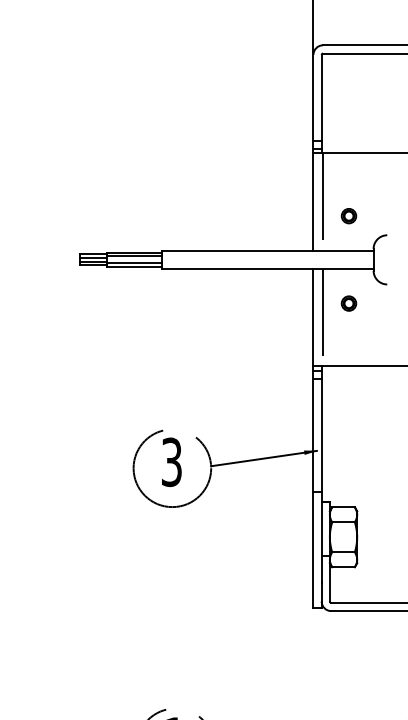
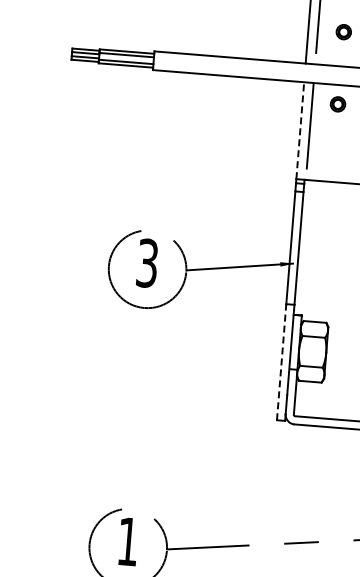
part: (348, 303) -> (337, 104), moved
line: (313, 317) -> (300, 130), solid -> dashed
line: (313, 549) -> (281, 361), solid -> dashed

